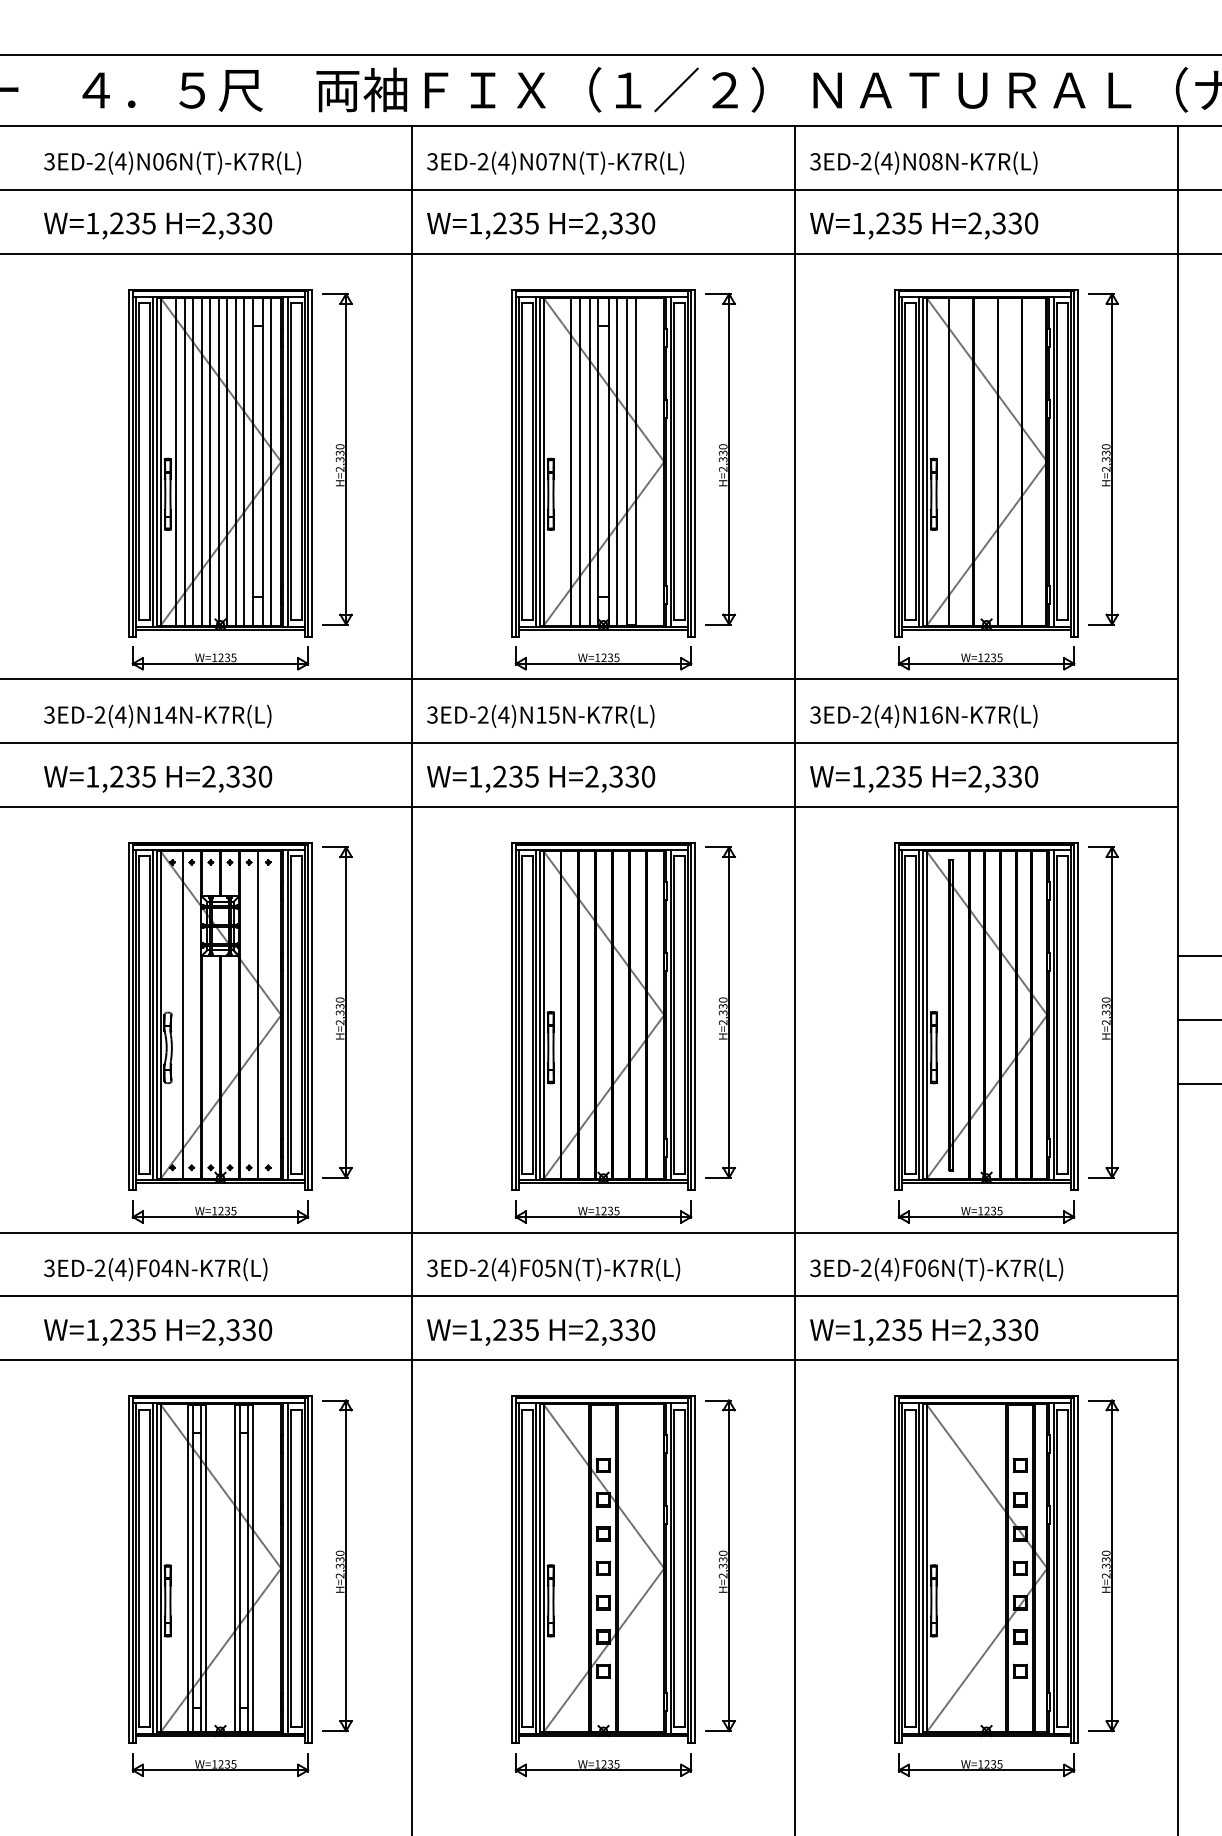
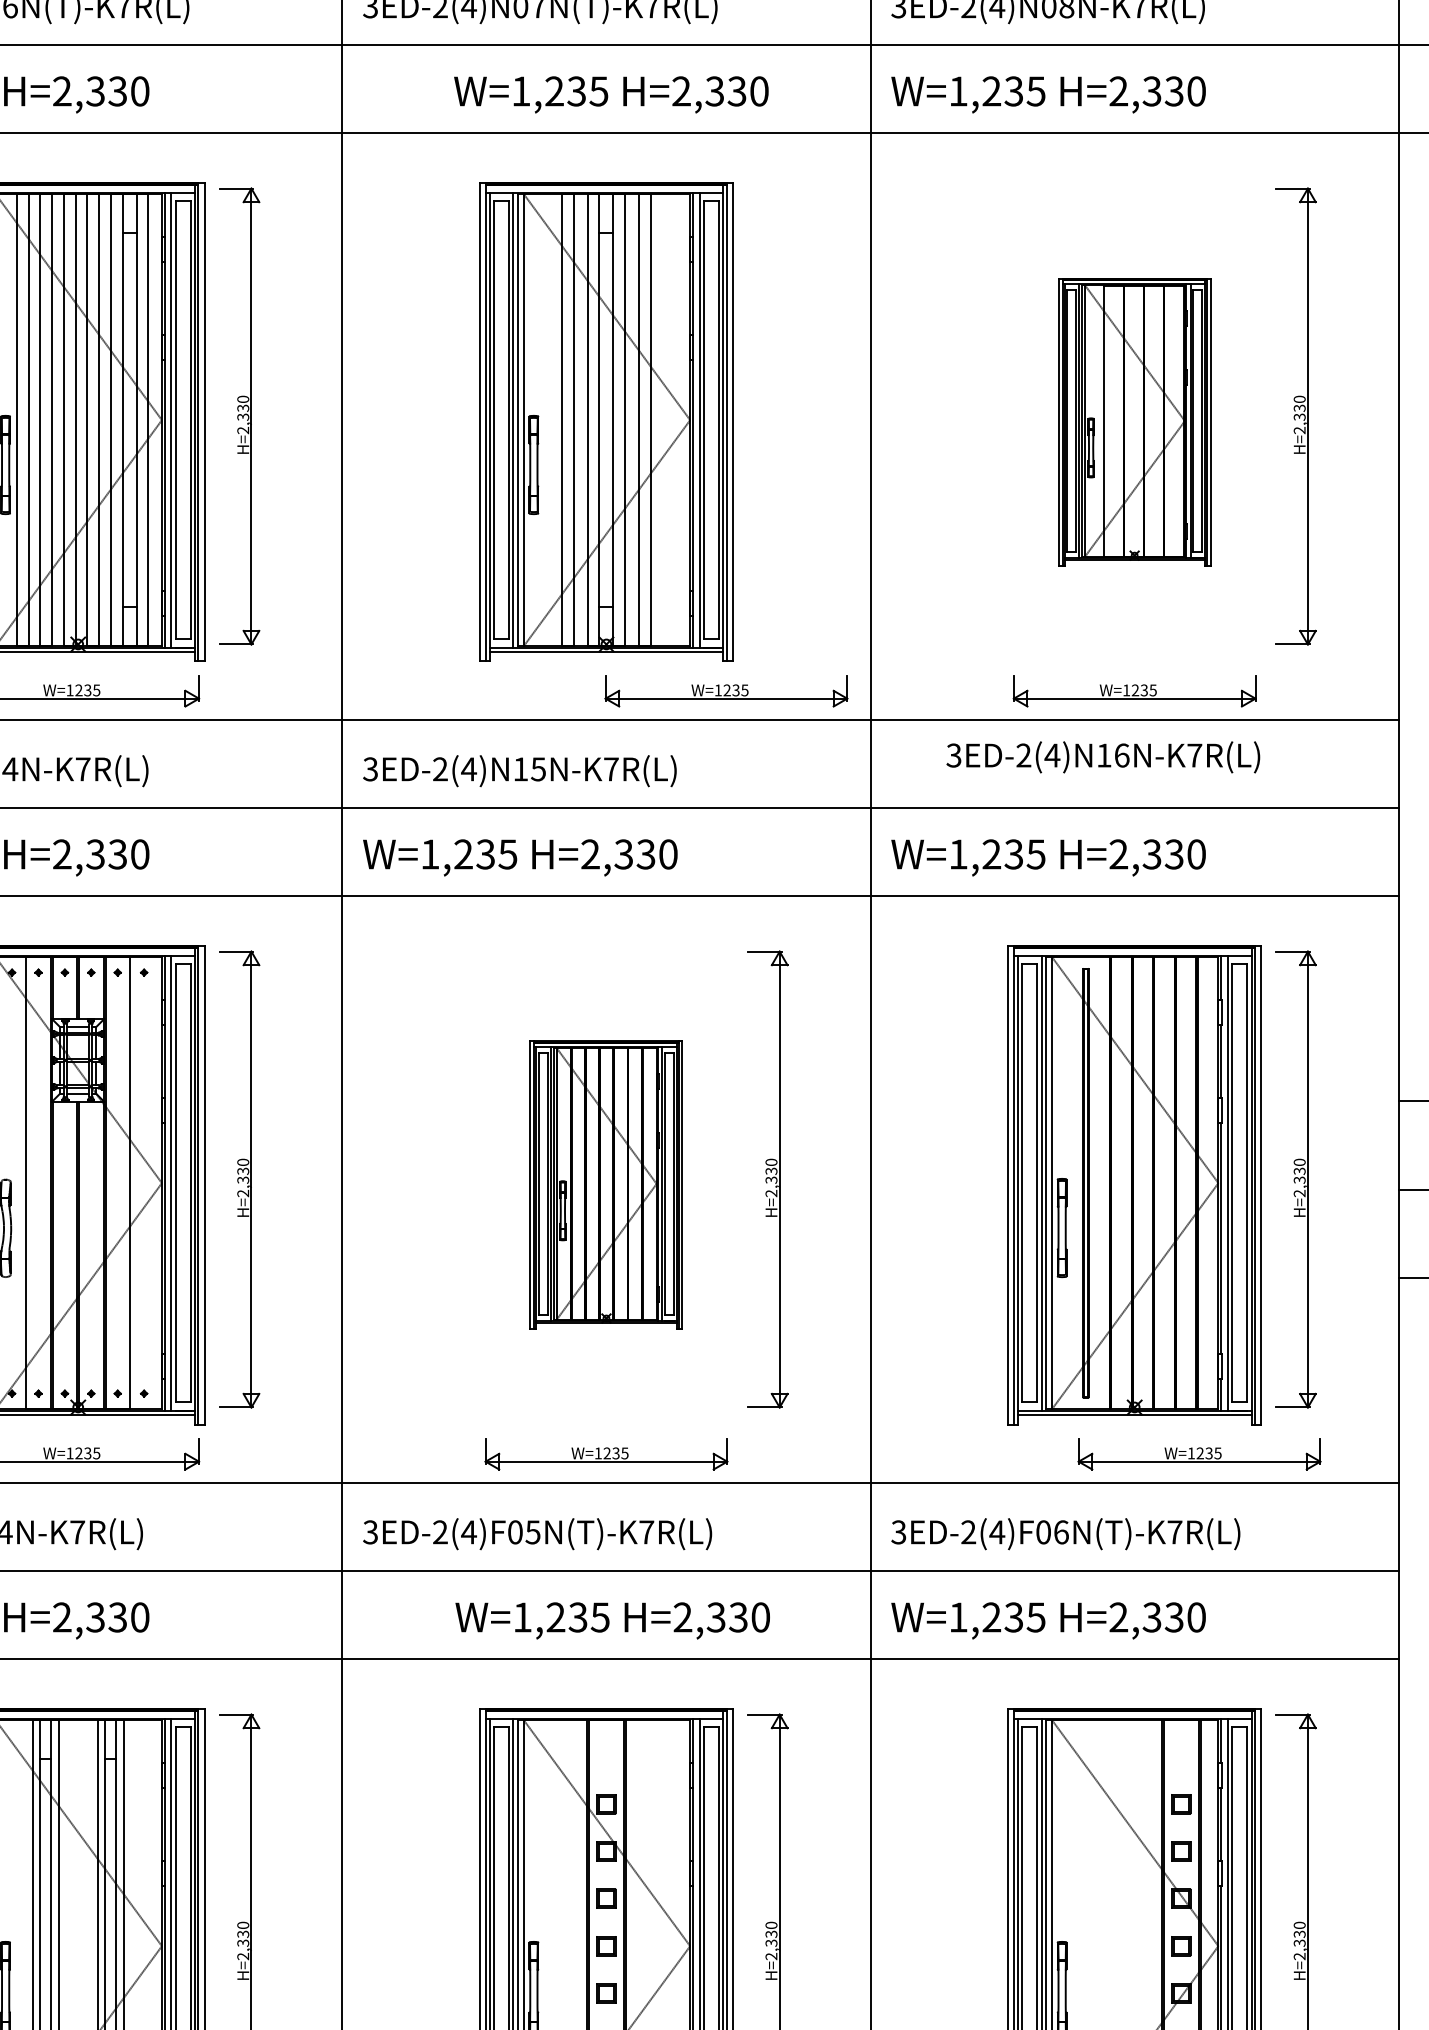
text: (541, 225) -> (611, 94), moved
part: (720, 458) -> (767, 415), removed
part: (986, 463) -> (1134, 422), size x0.6
part: (603, 658) -> (726, 691), moved
text: (923, 715) -> (1102, 756), moved
part: (603, 1016) -> (606, 1185), size x0.6
part: (986, 1211) -> (1199, 1453), moved
text: (541, 1332) -> (613, 1620), moved

